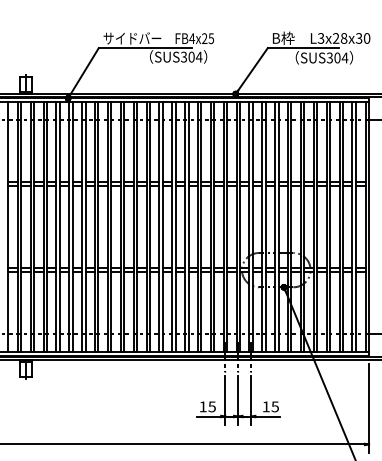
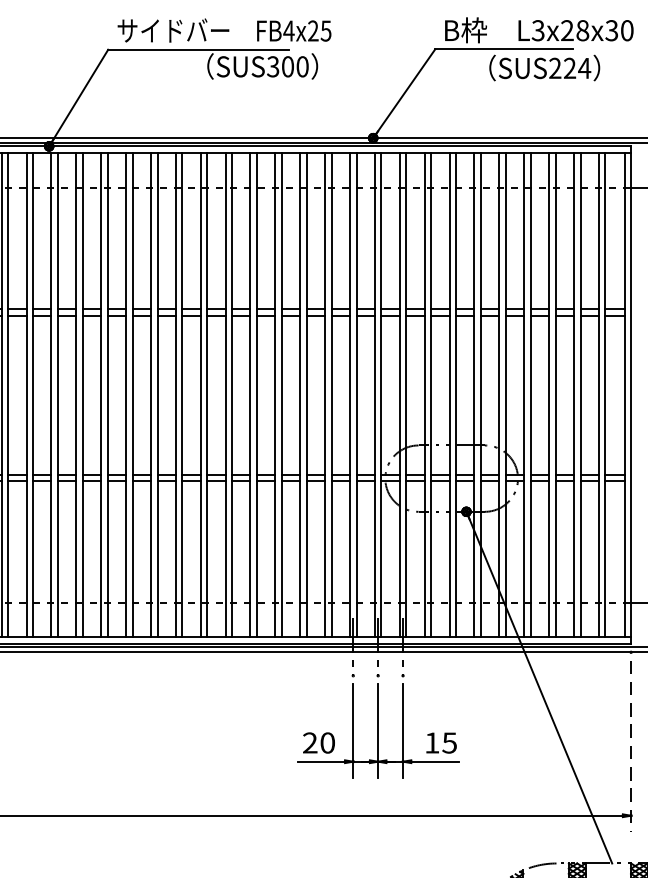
text: (198, 56) -> (301, 65), SUS304 -> SUS300
text: (333, 57) -> (562, 67), SUS304 -> SUS224
text: (207, 406) -> (318, 742), 15 -> 20
line: (369, 409) -> (631, 748), solid -> dashed

